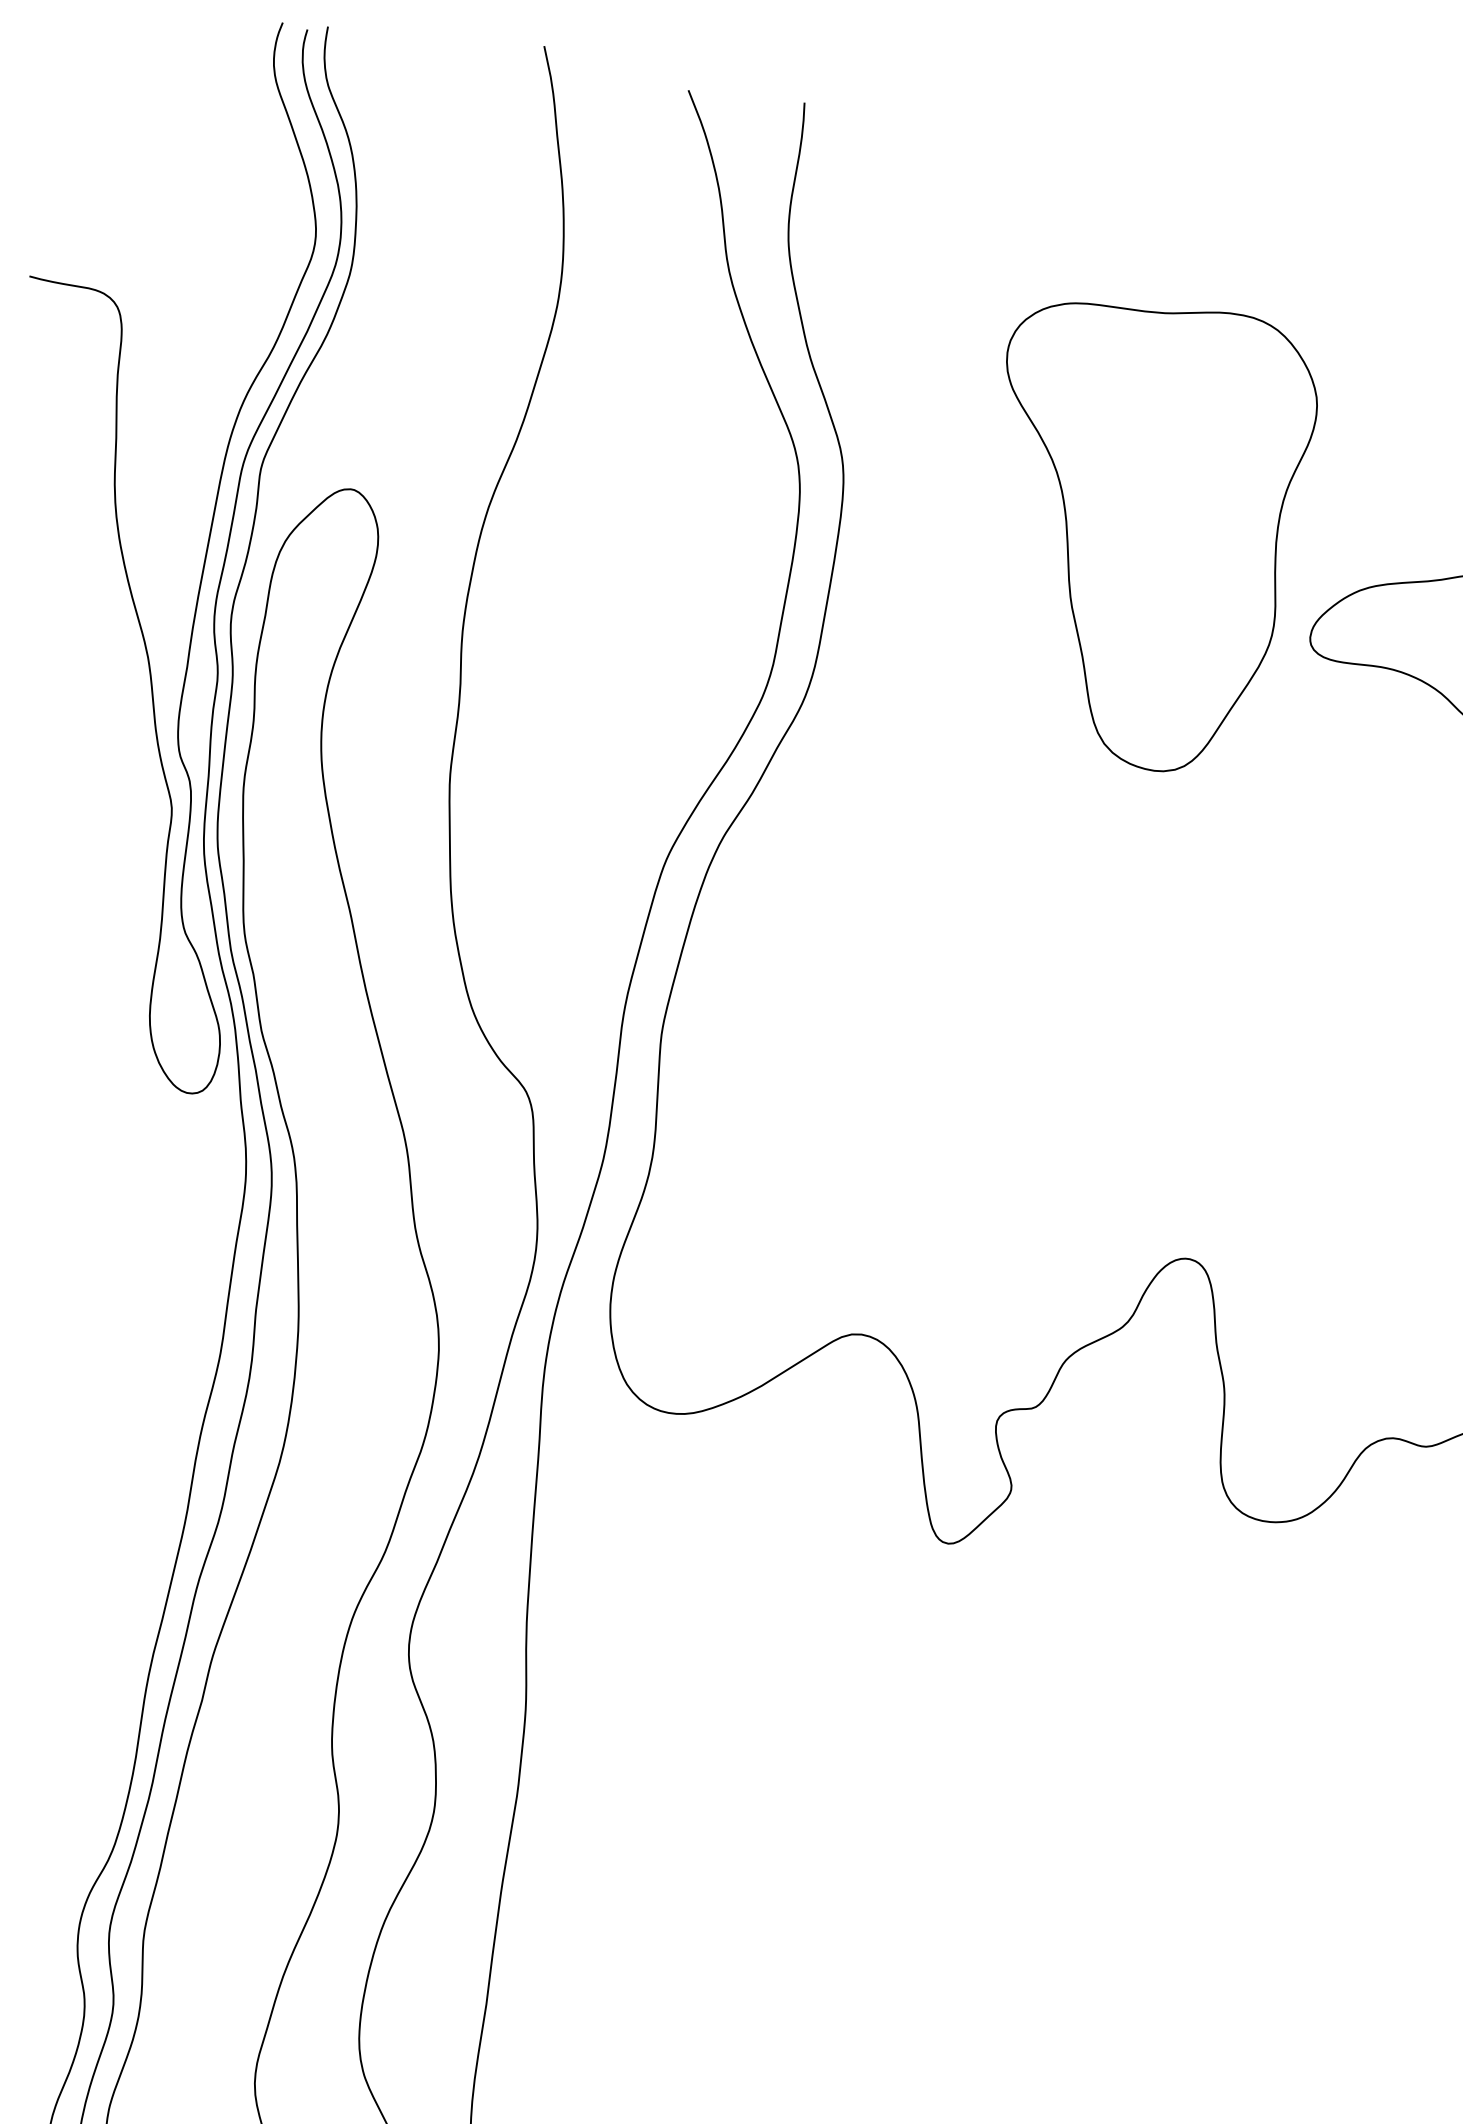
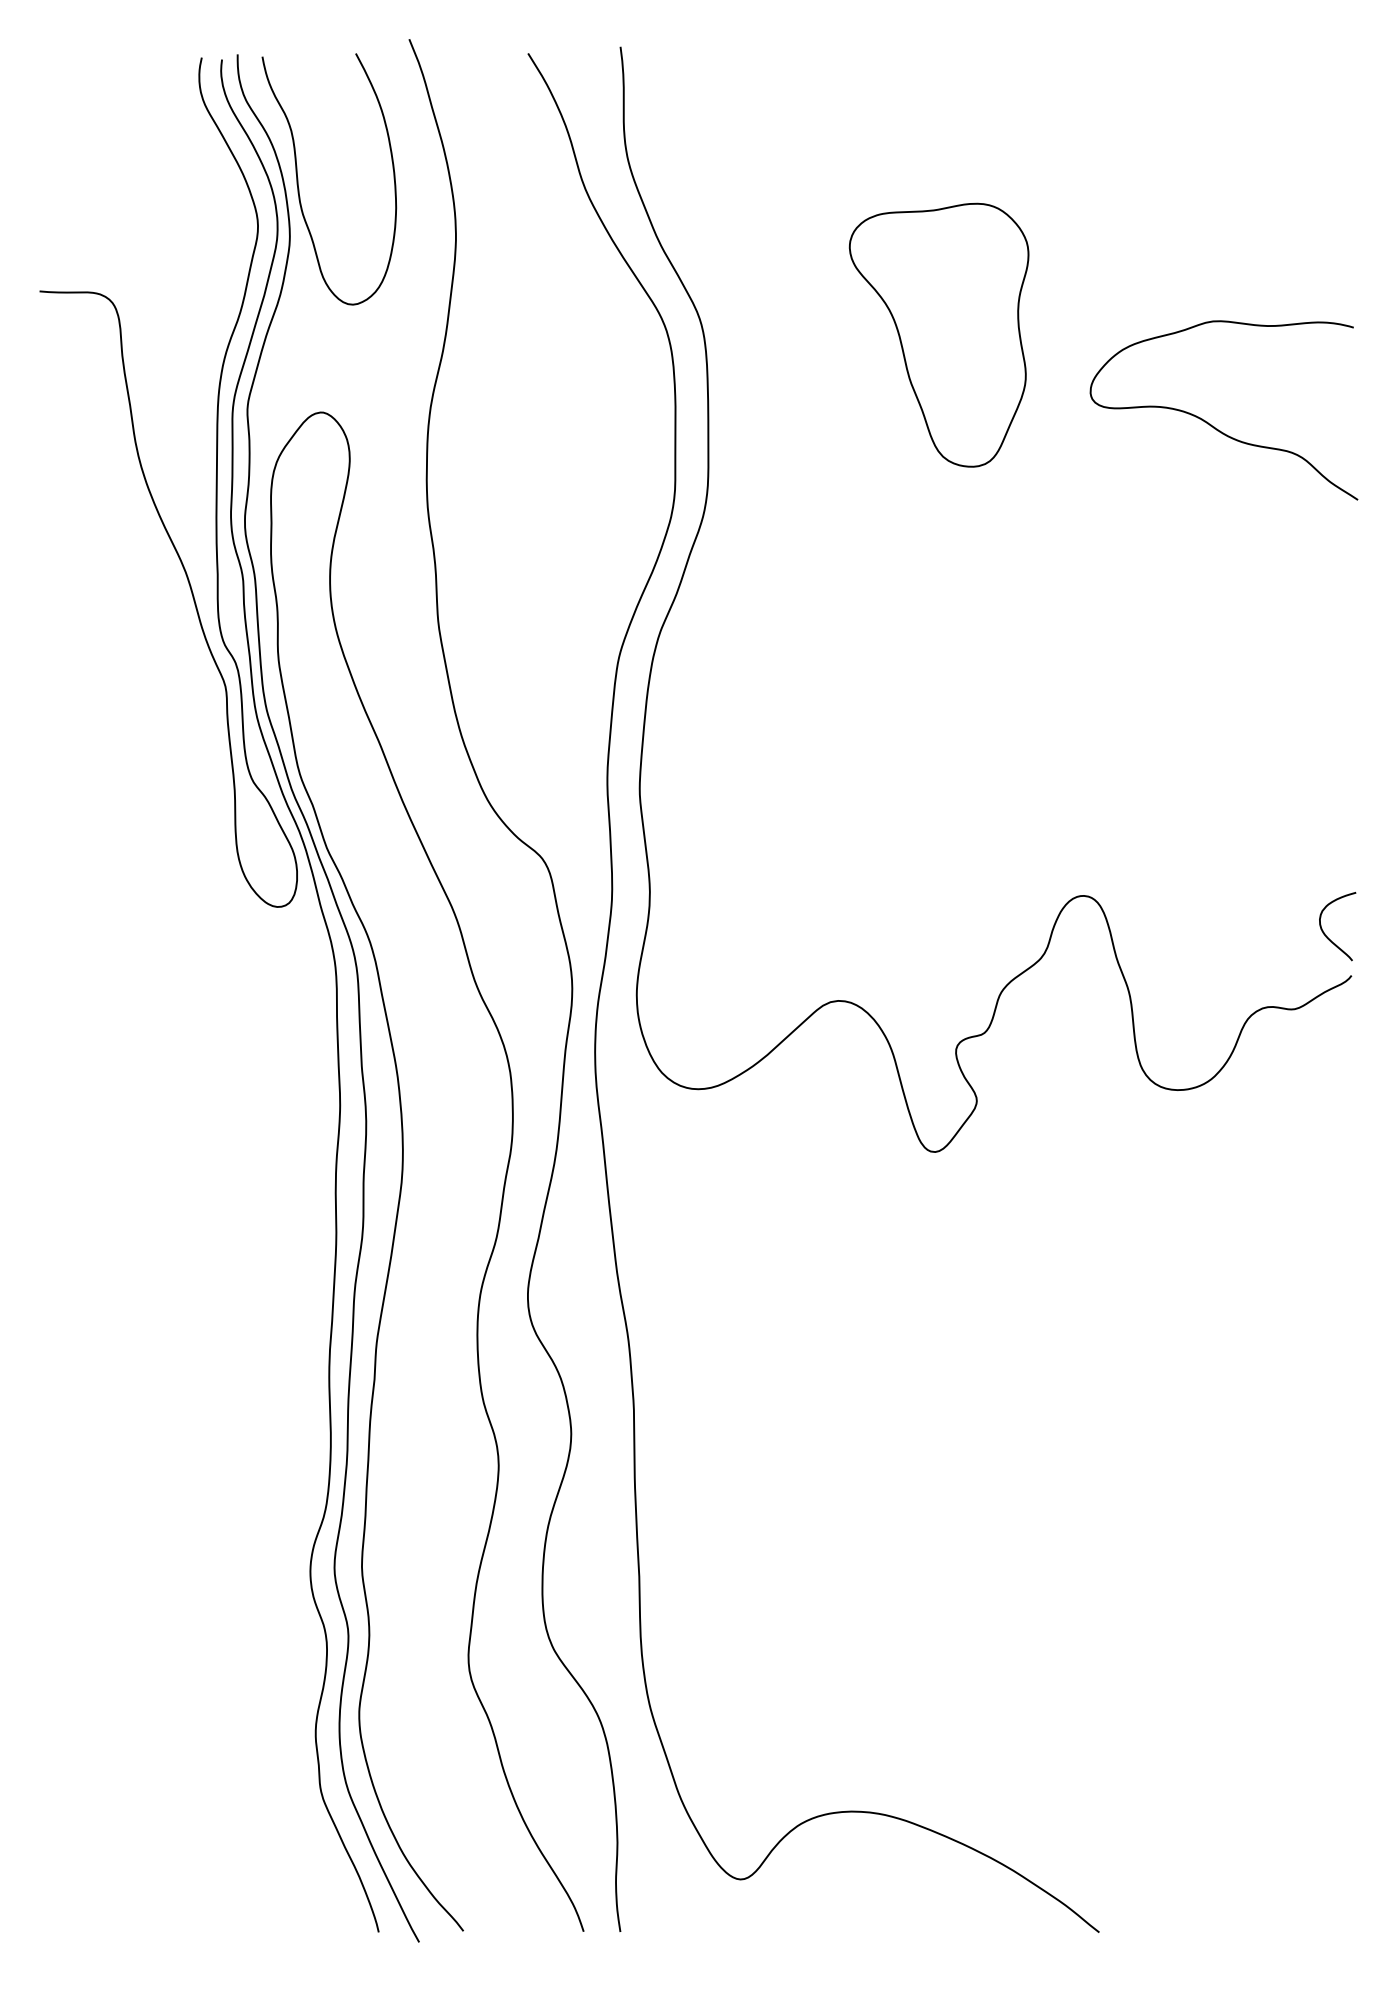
curve: (375, 195) -> (298, 179), added
part: (1134, 530) -> (938, 334), size x0.71

